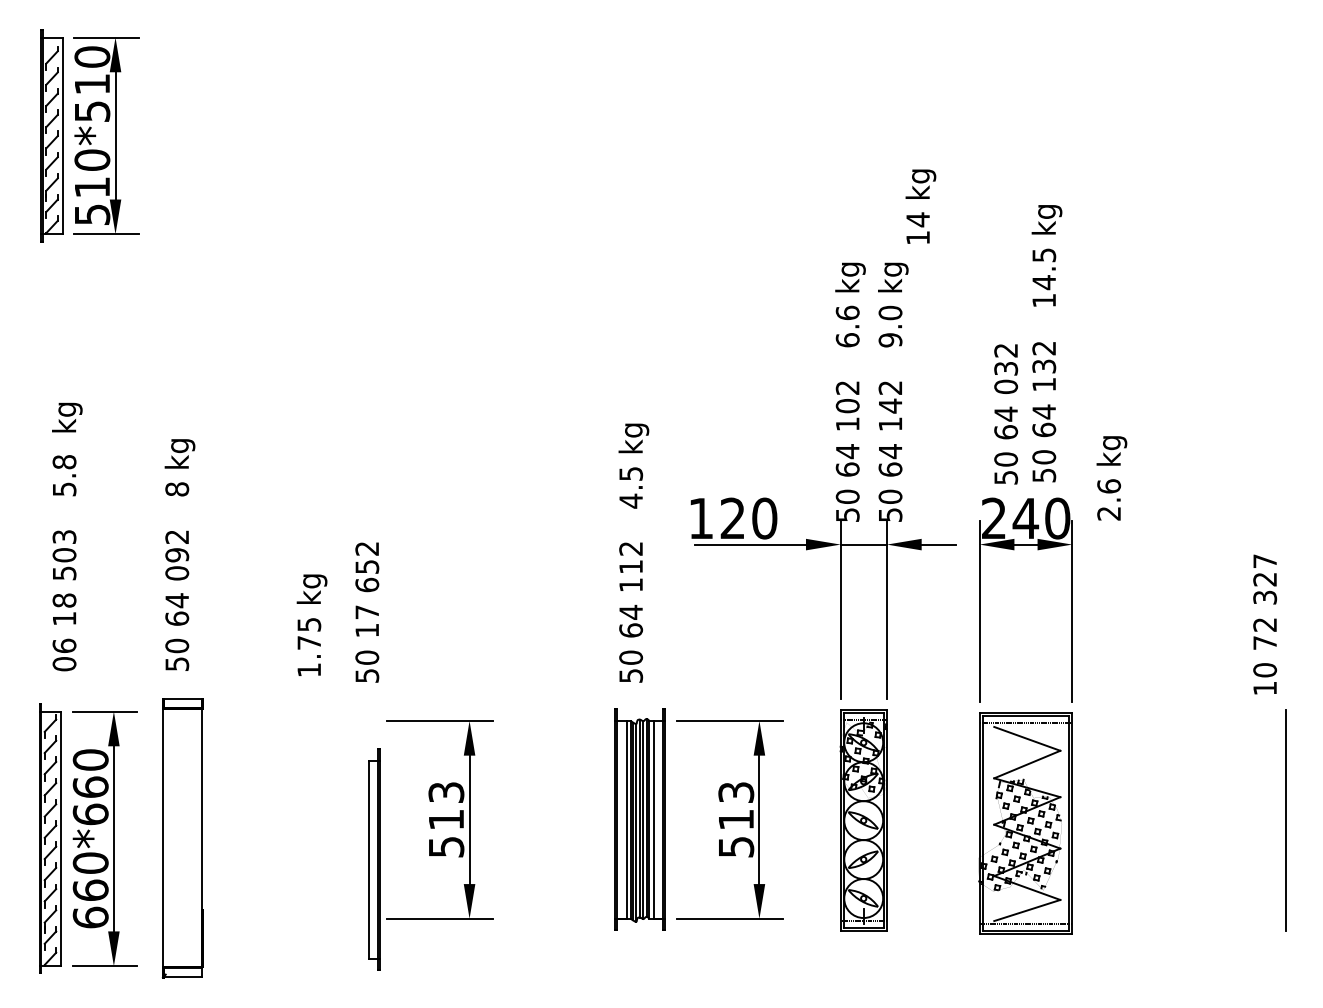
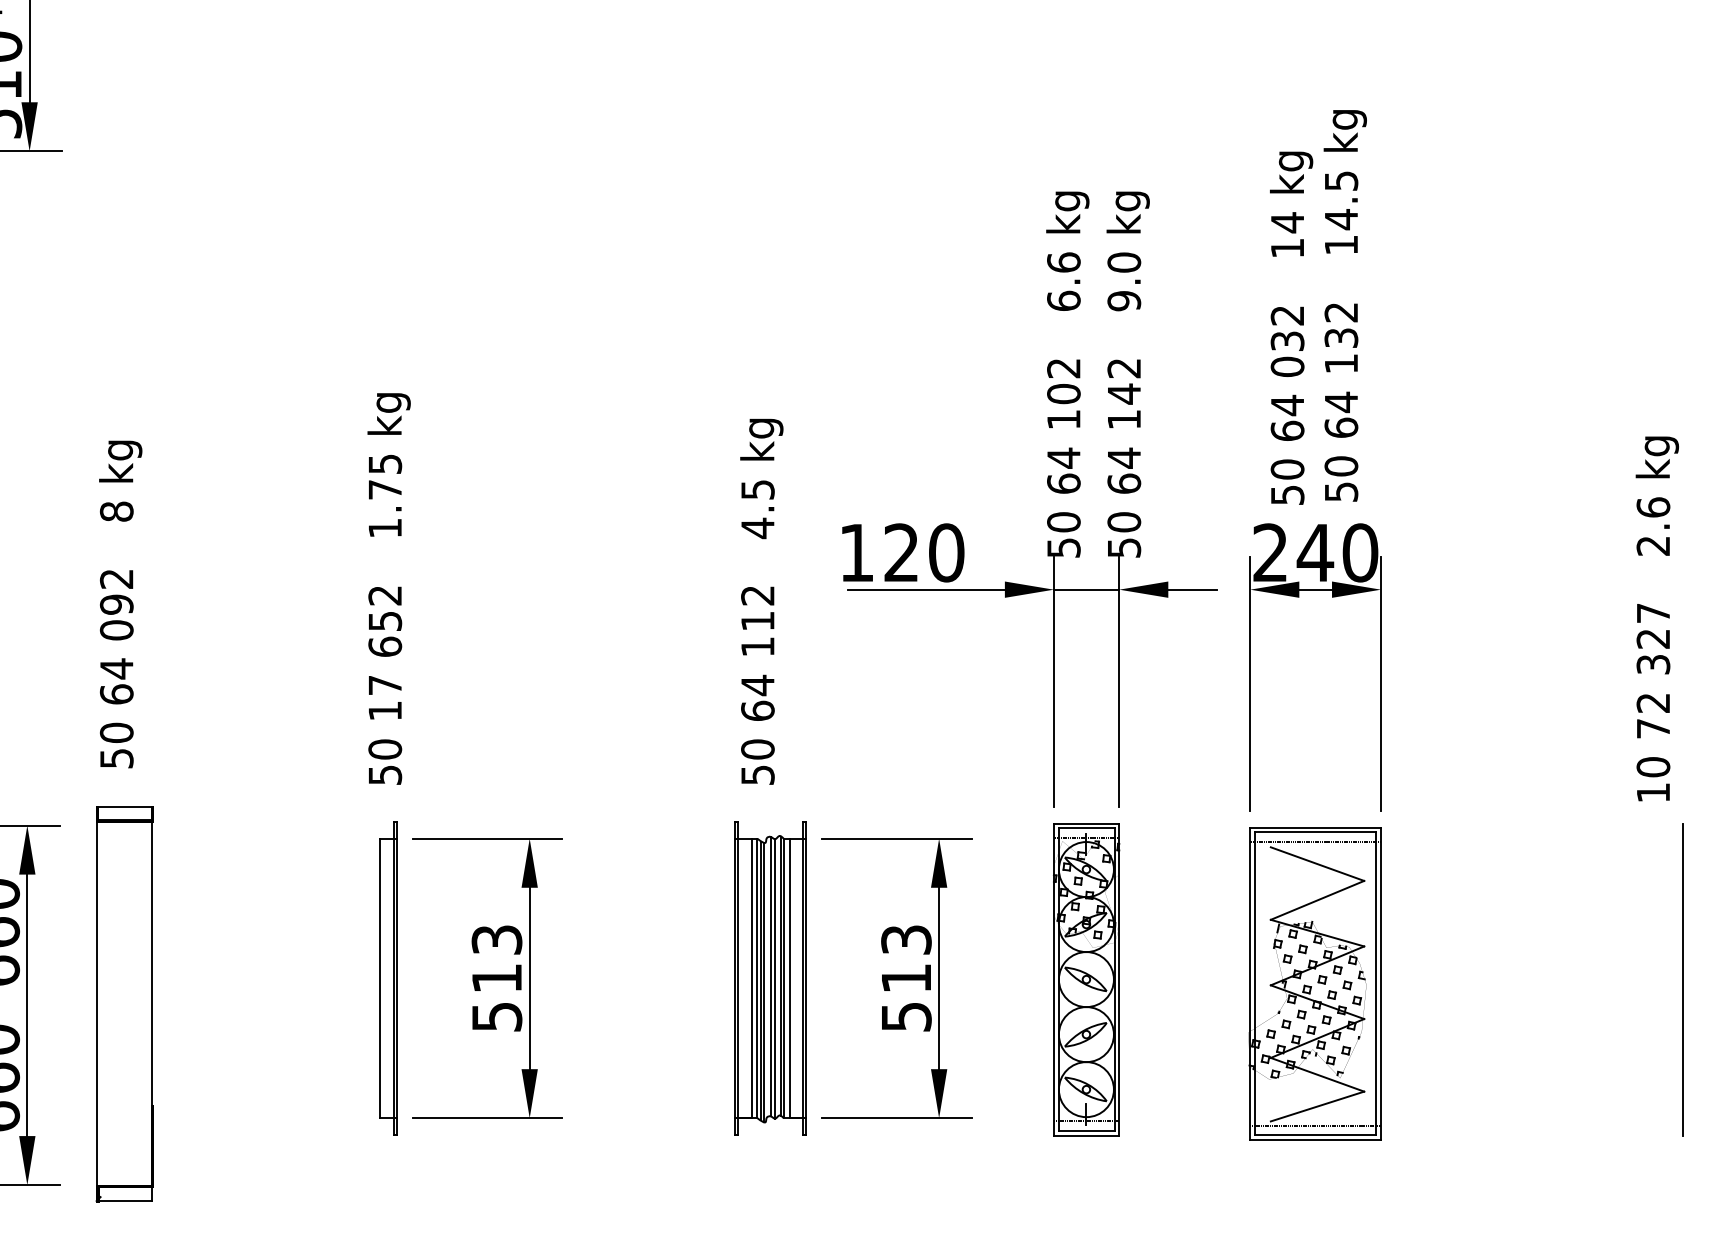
text: (920, 206) -> (1290, 203), moved
text: (1111, 478) -> (1656, 496), moved
text: (311, 624) -> (388, 463), moved
part: (374, 859) -> (388, 977), moved

